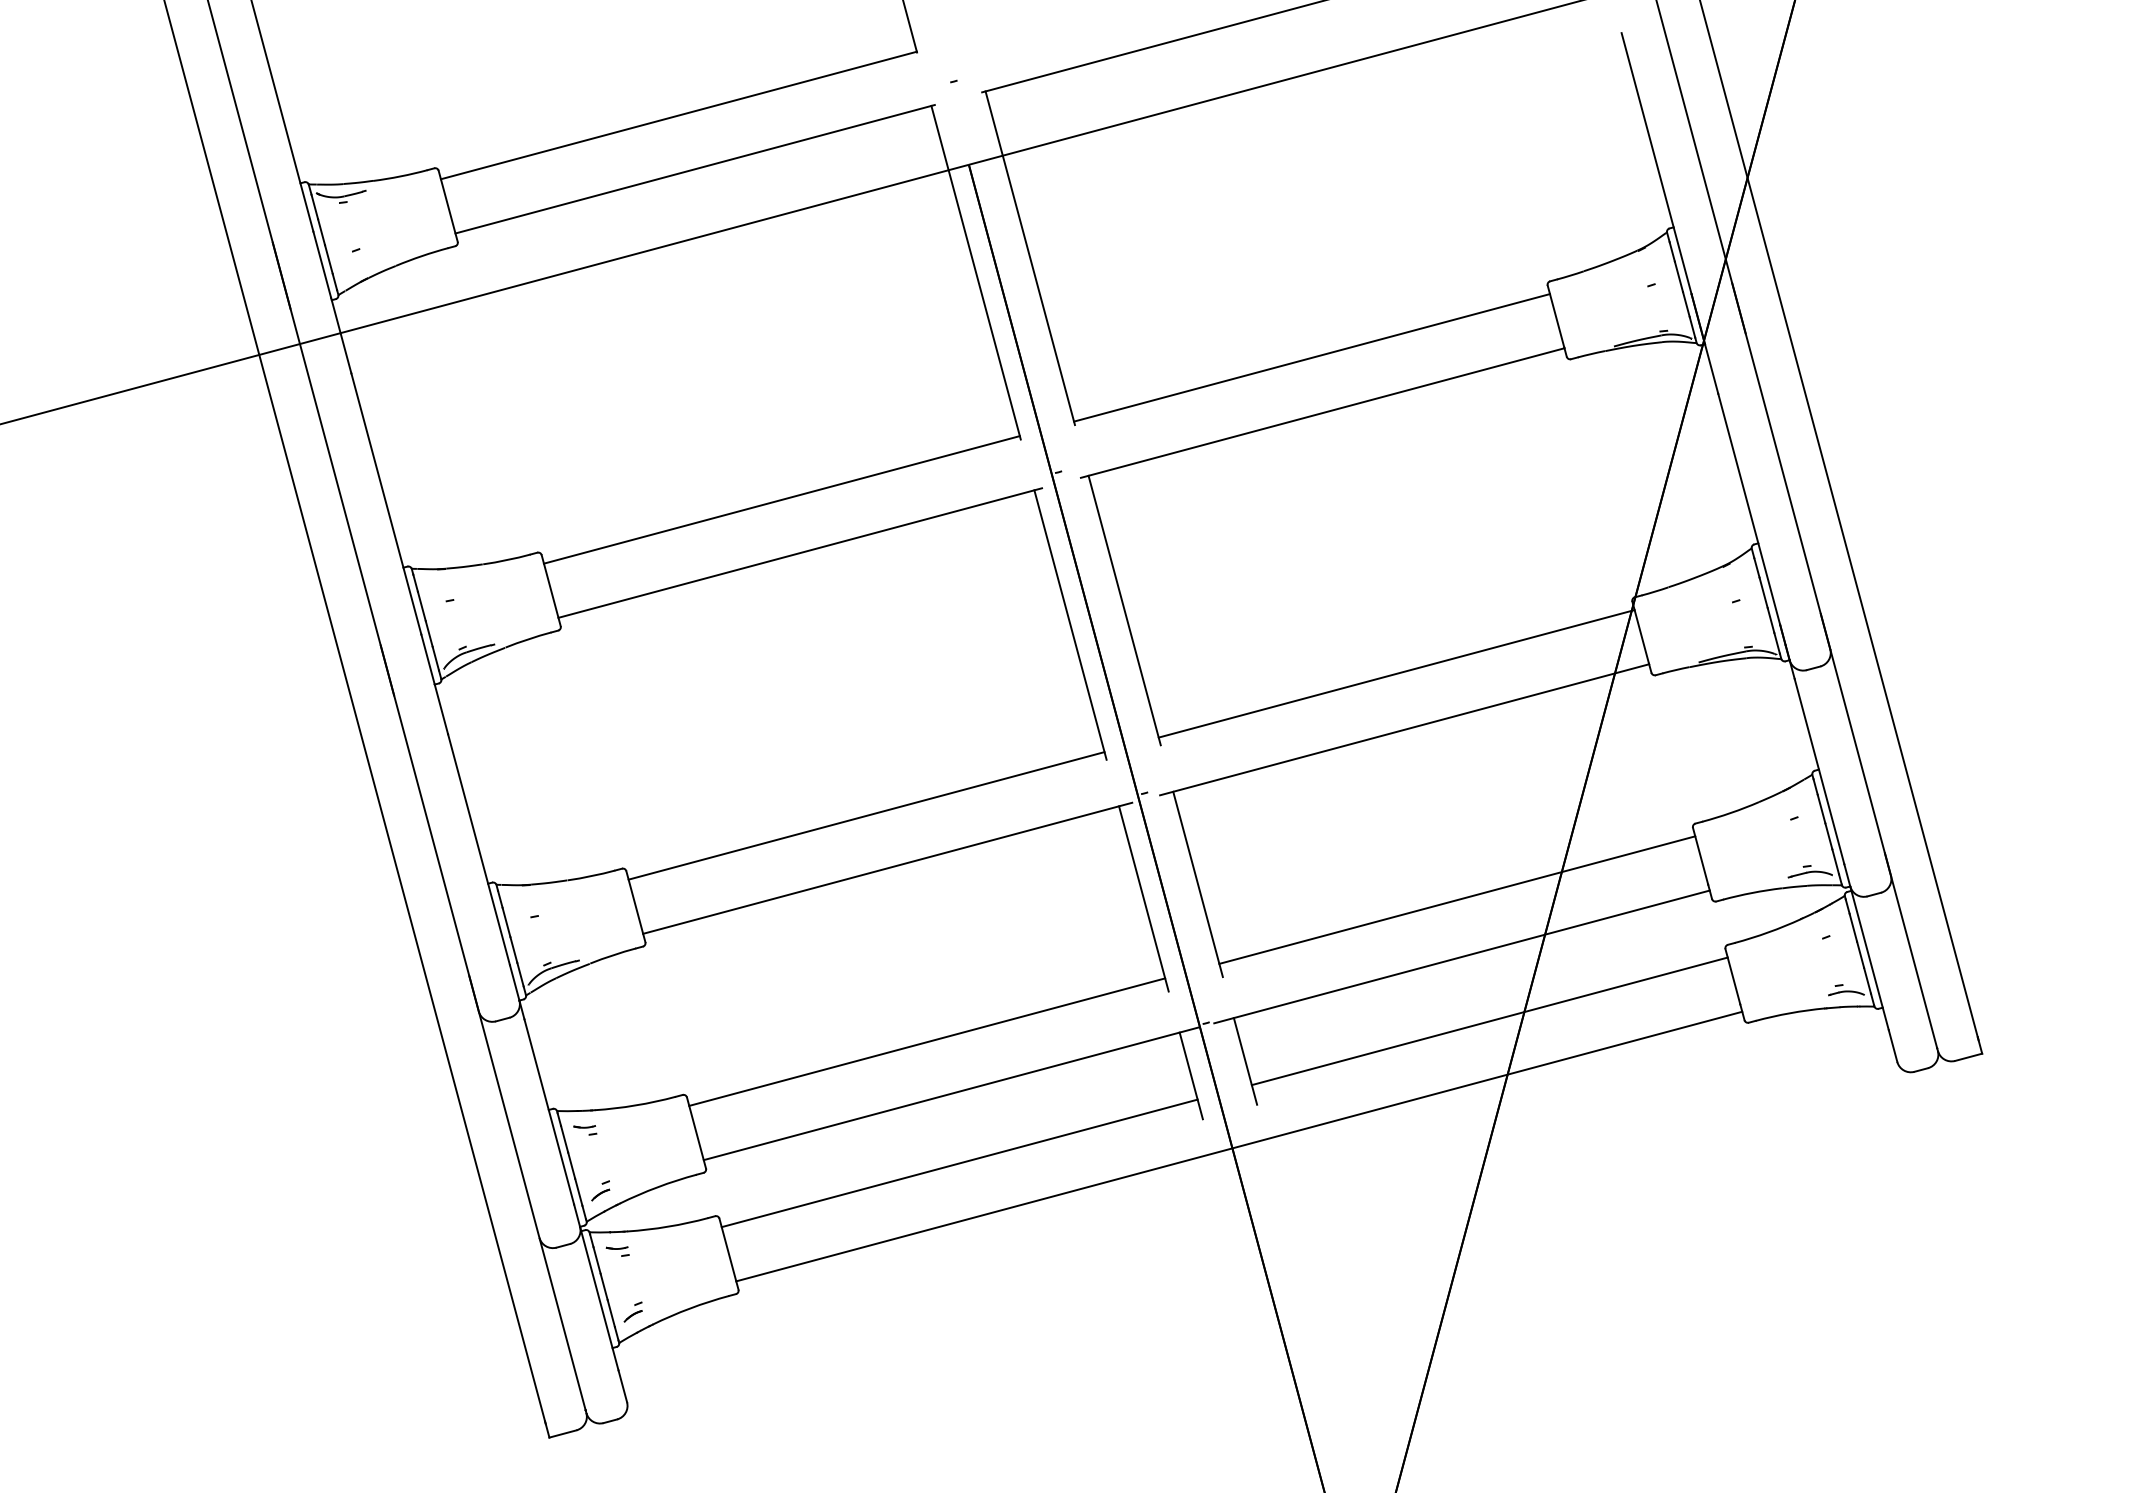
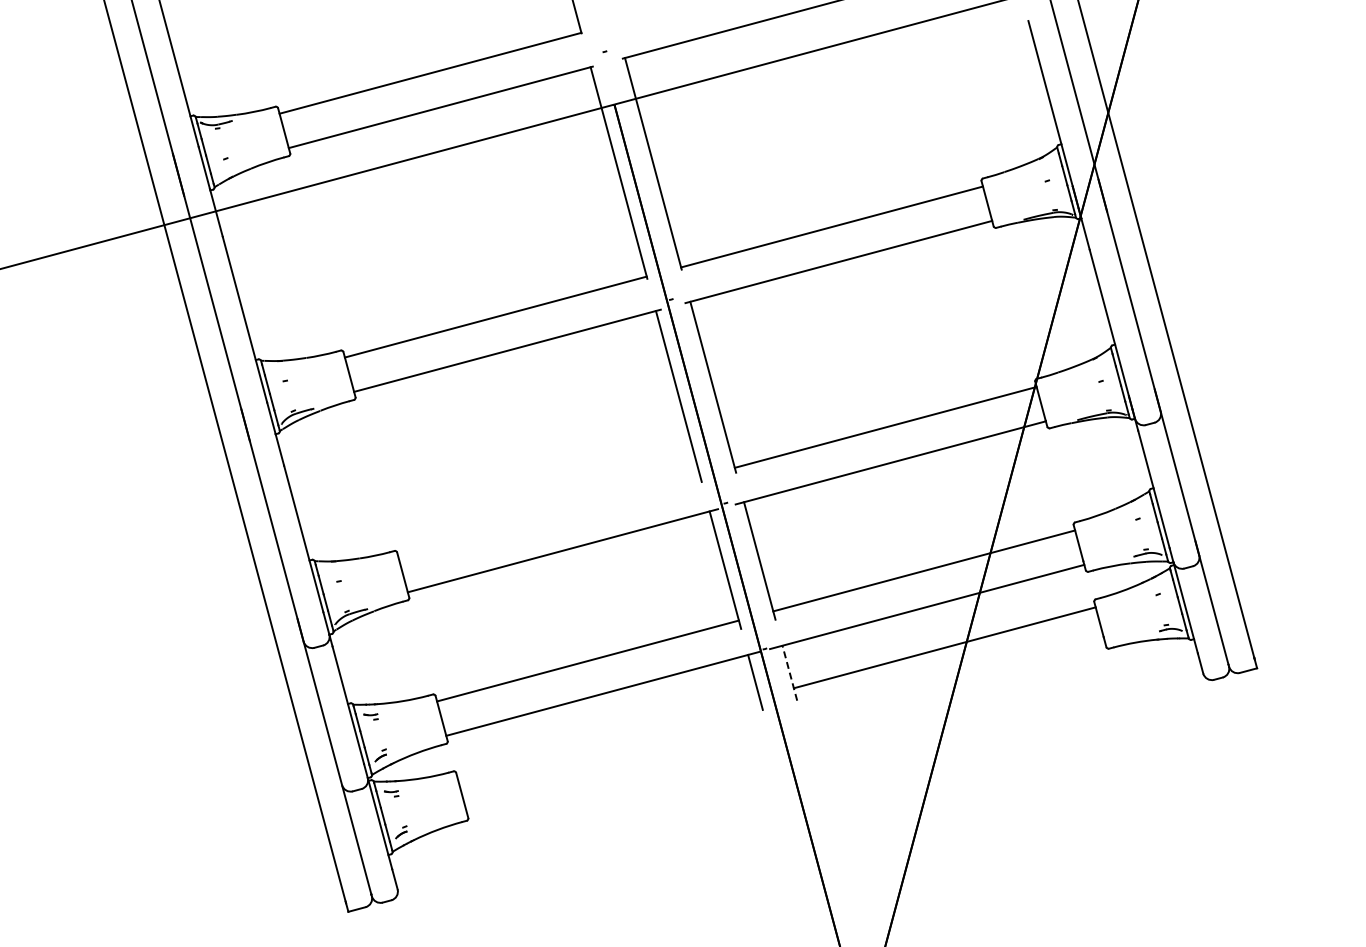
line: (866, 815) -> (549, 517), removed
line: (1244, 1060) -> (789, 672), solid -> dashed
line: (1238, 1145) -> (785, 726), removed
line: (959, 1162) -> (608, 737), removed

